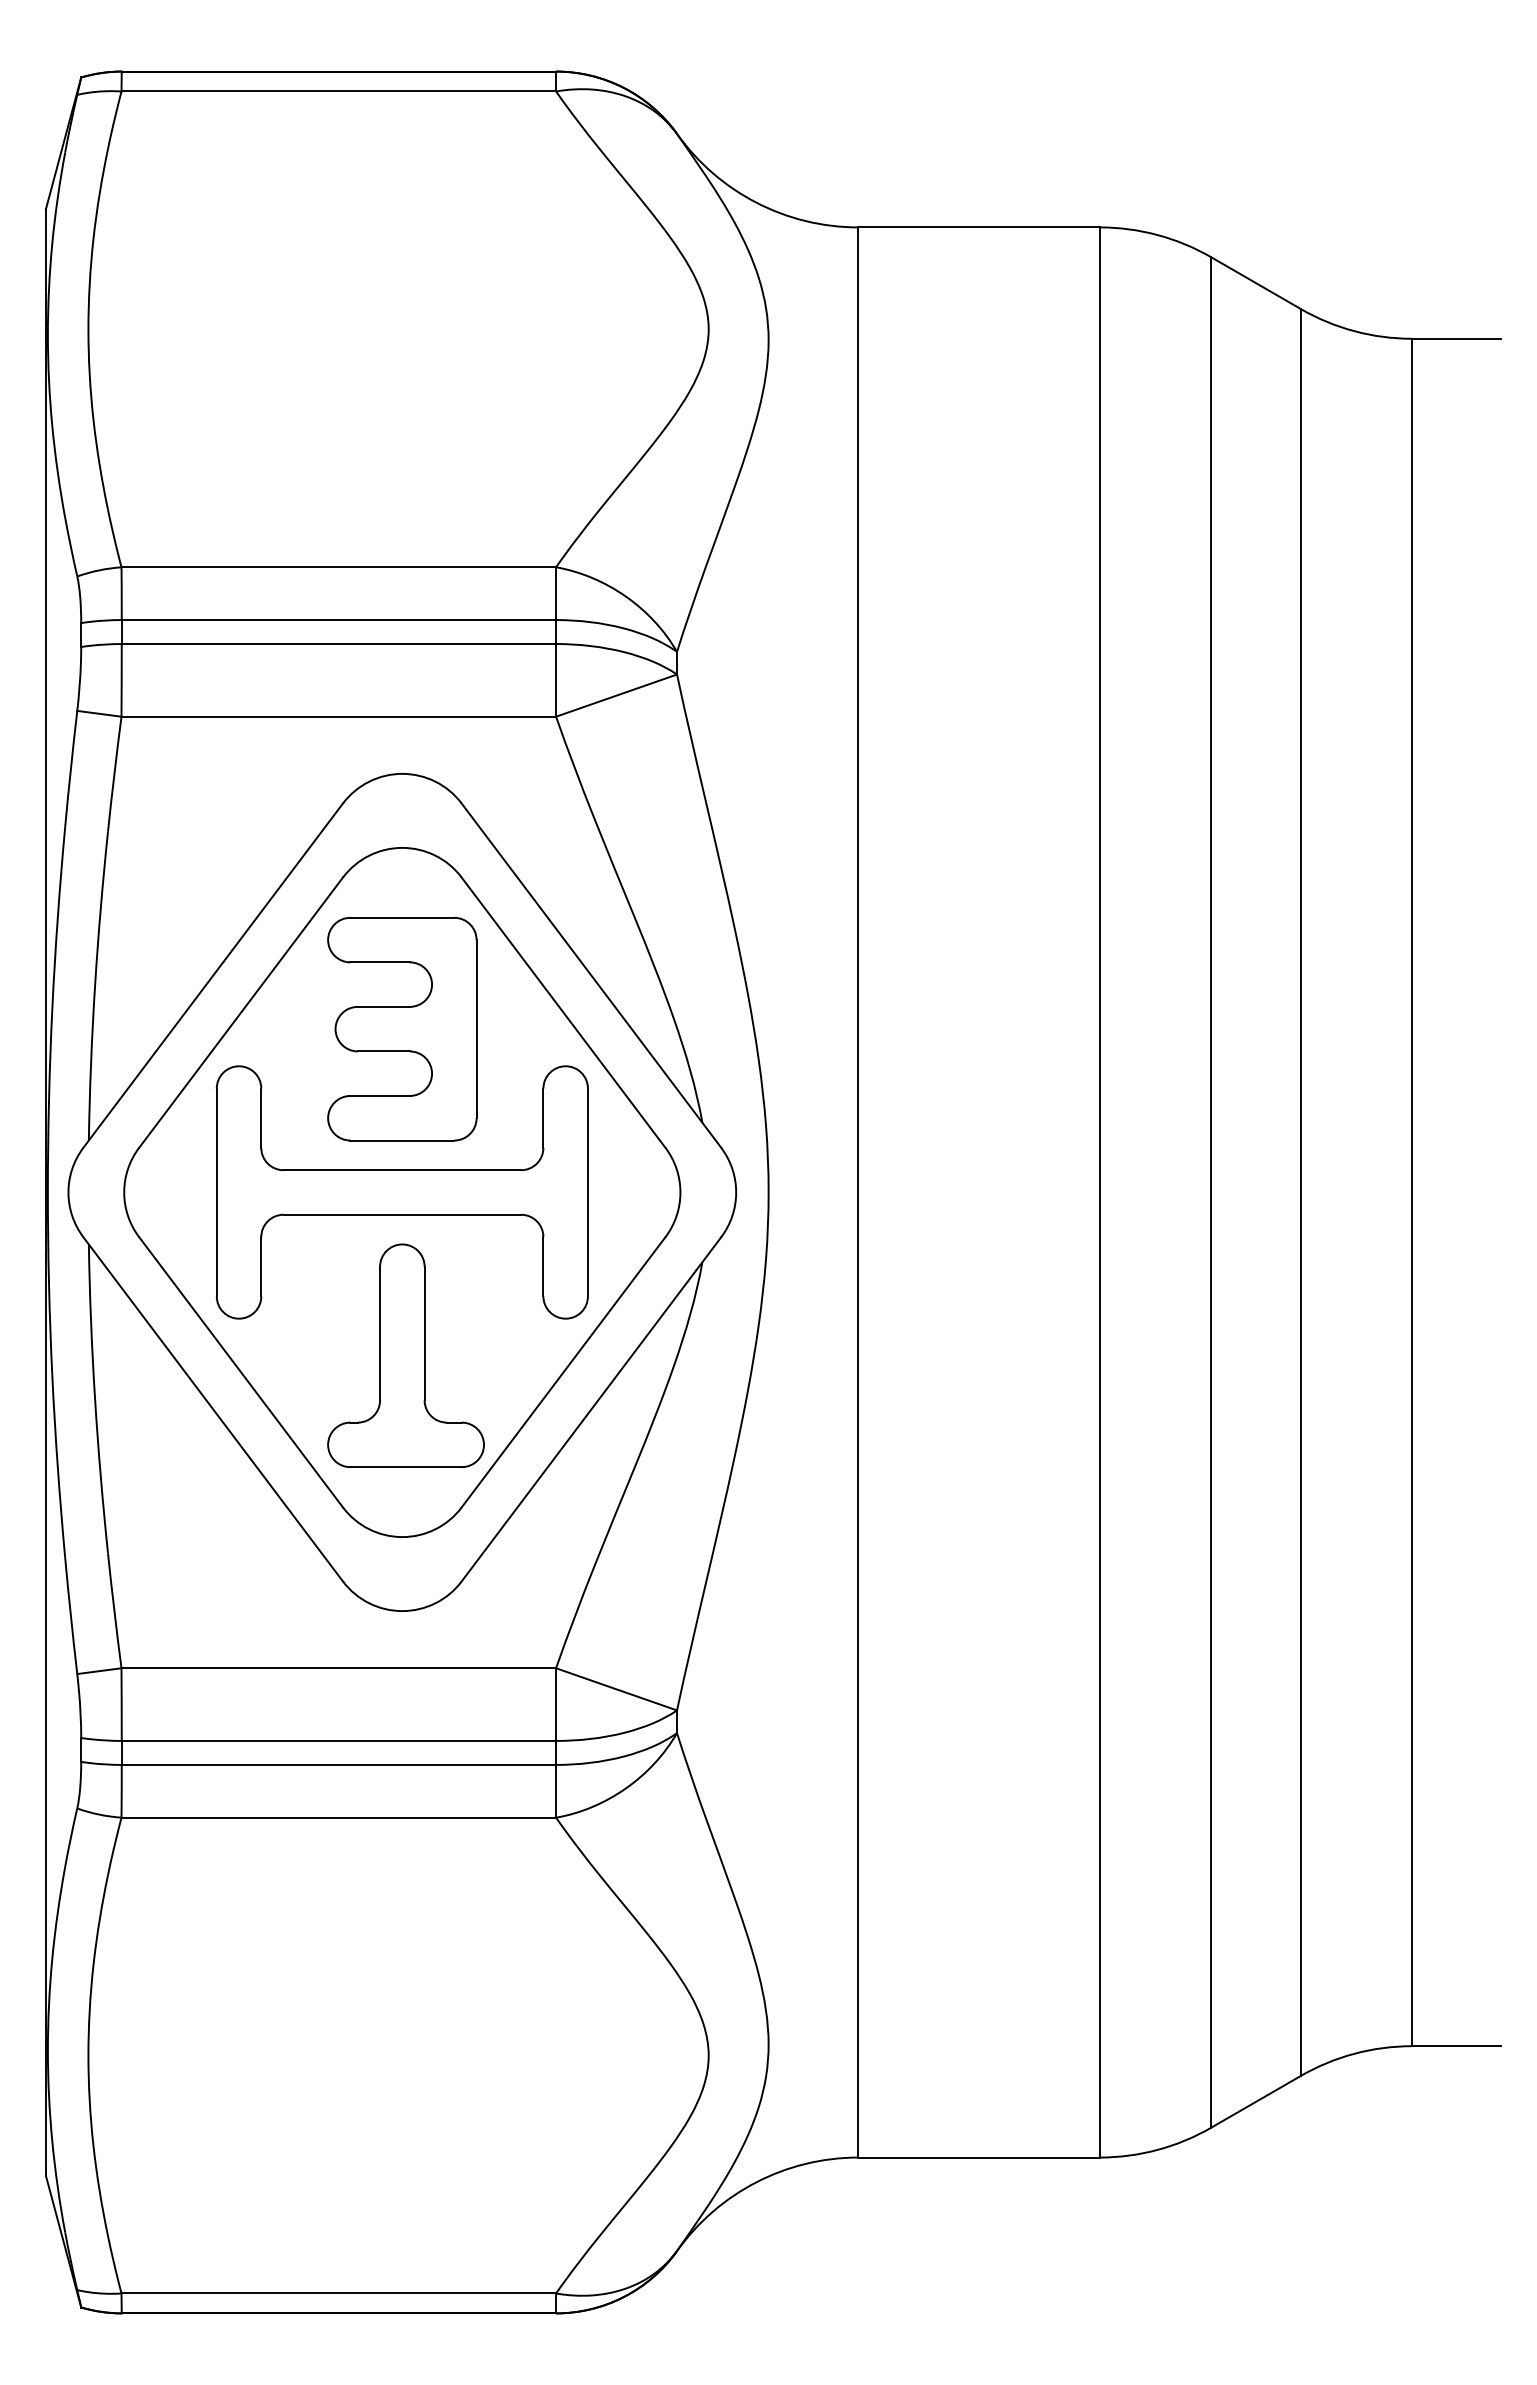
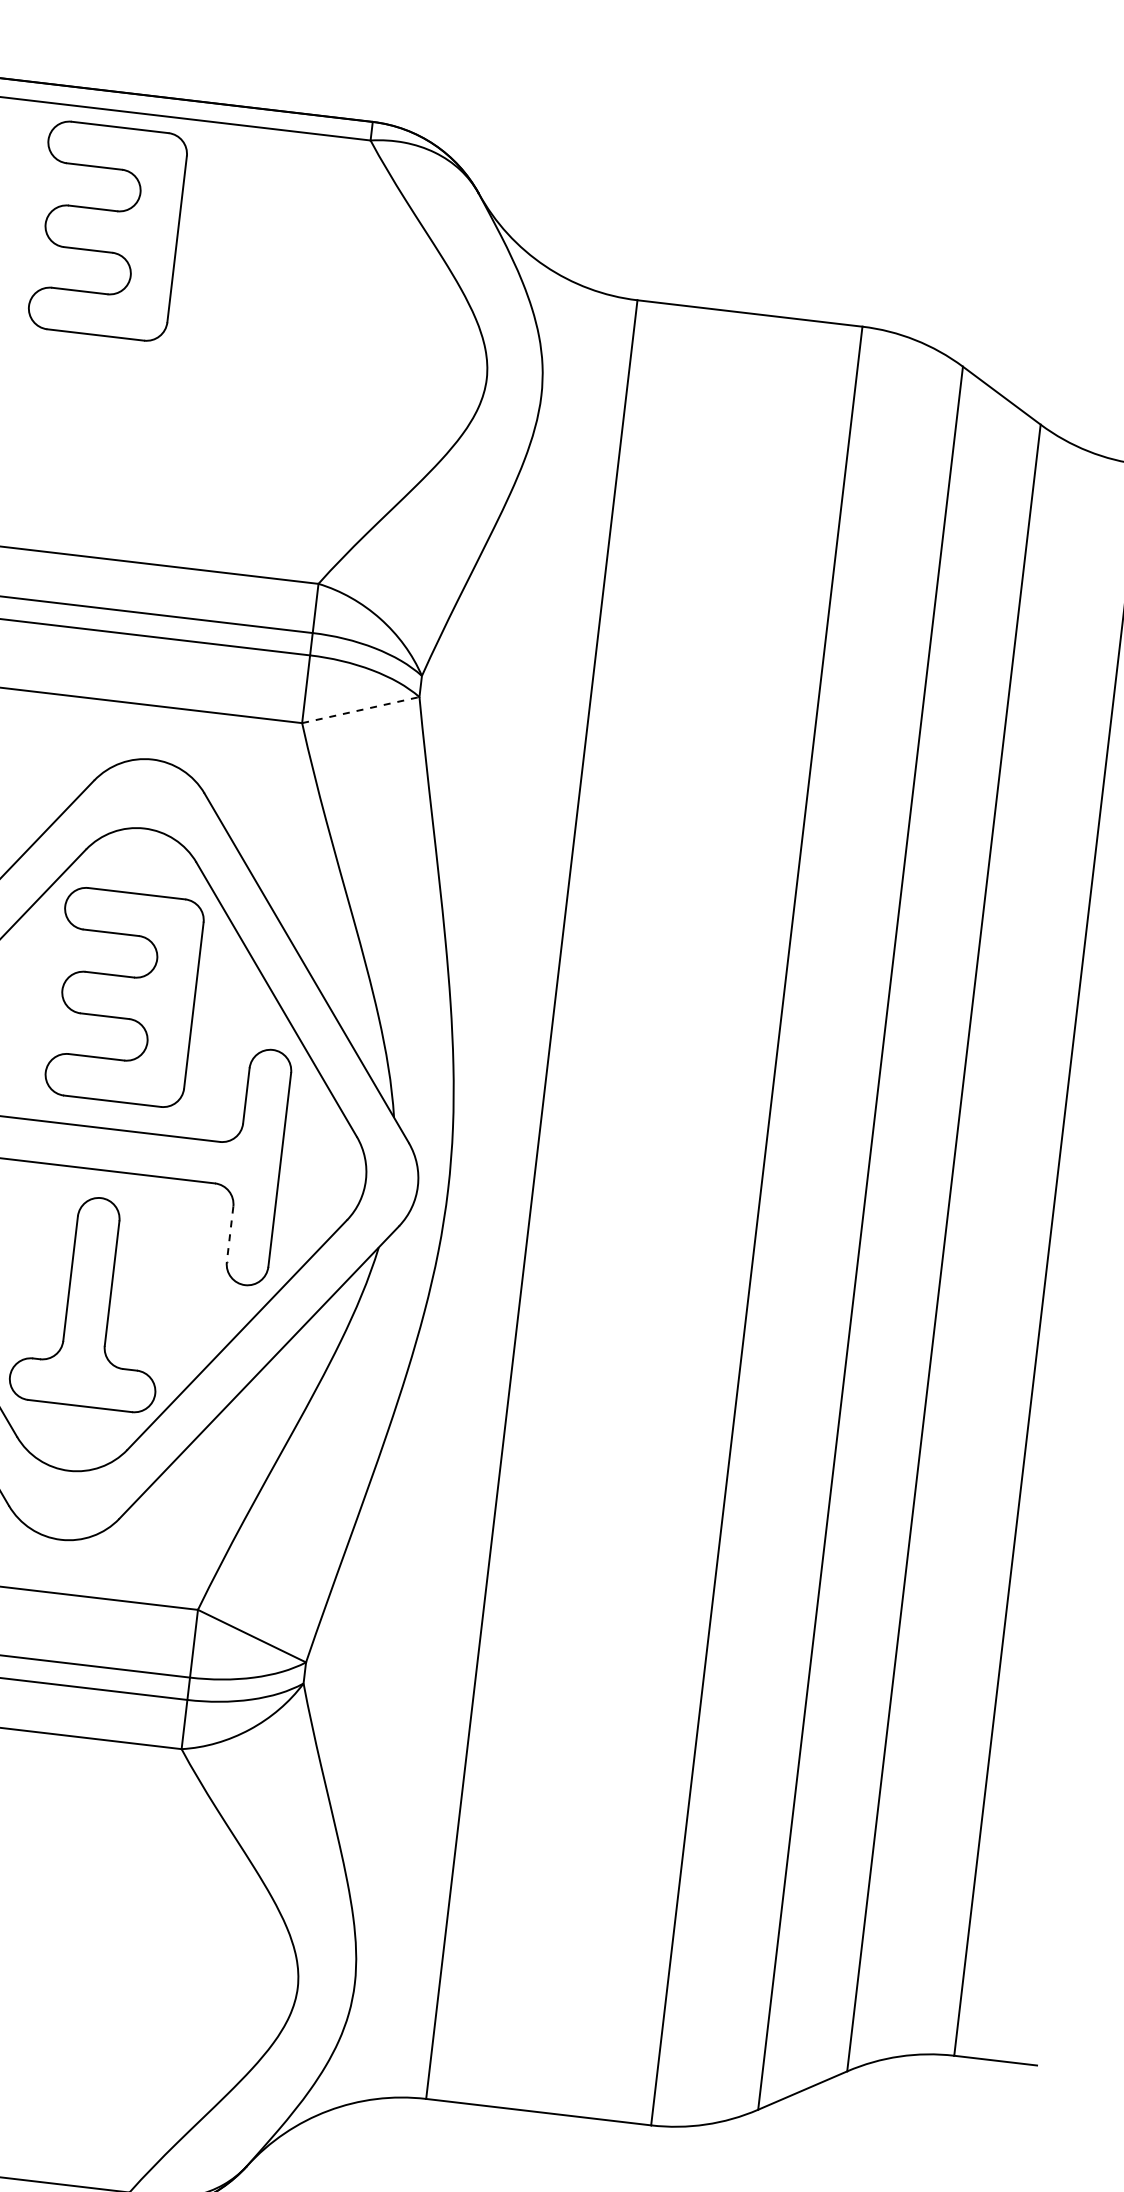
part: (289, 220) -> (108, 231), added
line: (617, 695) -> (361, 710), solid -> dashed
line: (543, 1266) -> (230, 1234), solid -> dashed

